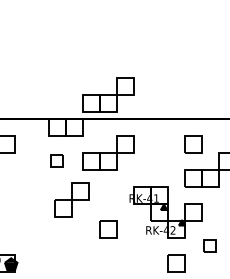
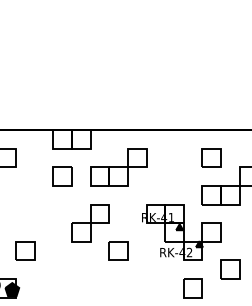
part: (108, 95) -> (118, 104), removed
part: (57, 160) -> (62, 176), size x1.43
part: (71, 200) -> (90, 223), moved
part: (23, 228) -> (25, 250), added
part: (210, 245) -> (230, 269), size x1.43

